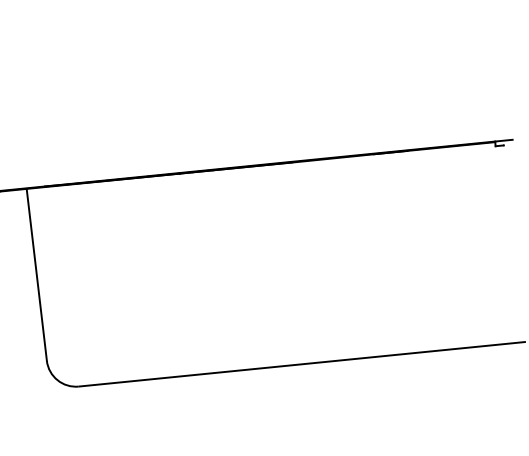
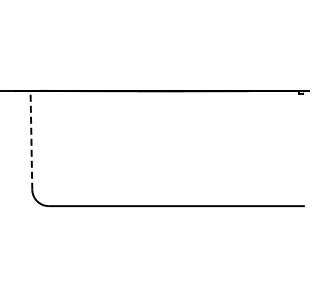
line: (36, 274) -> (31, 140), solid -> dashed

